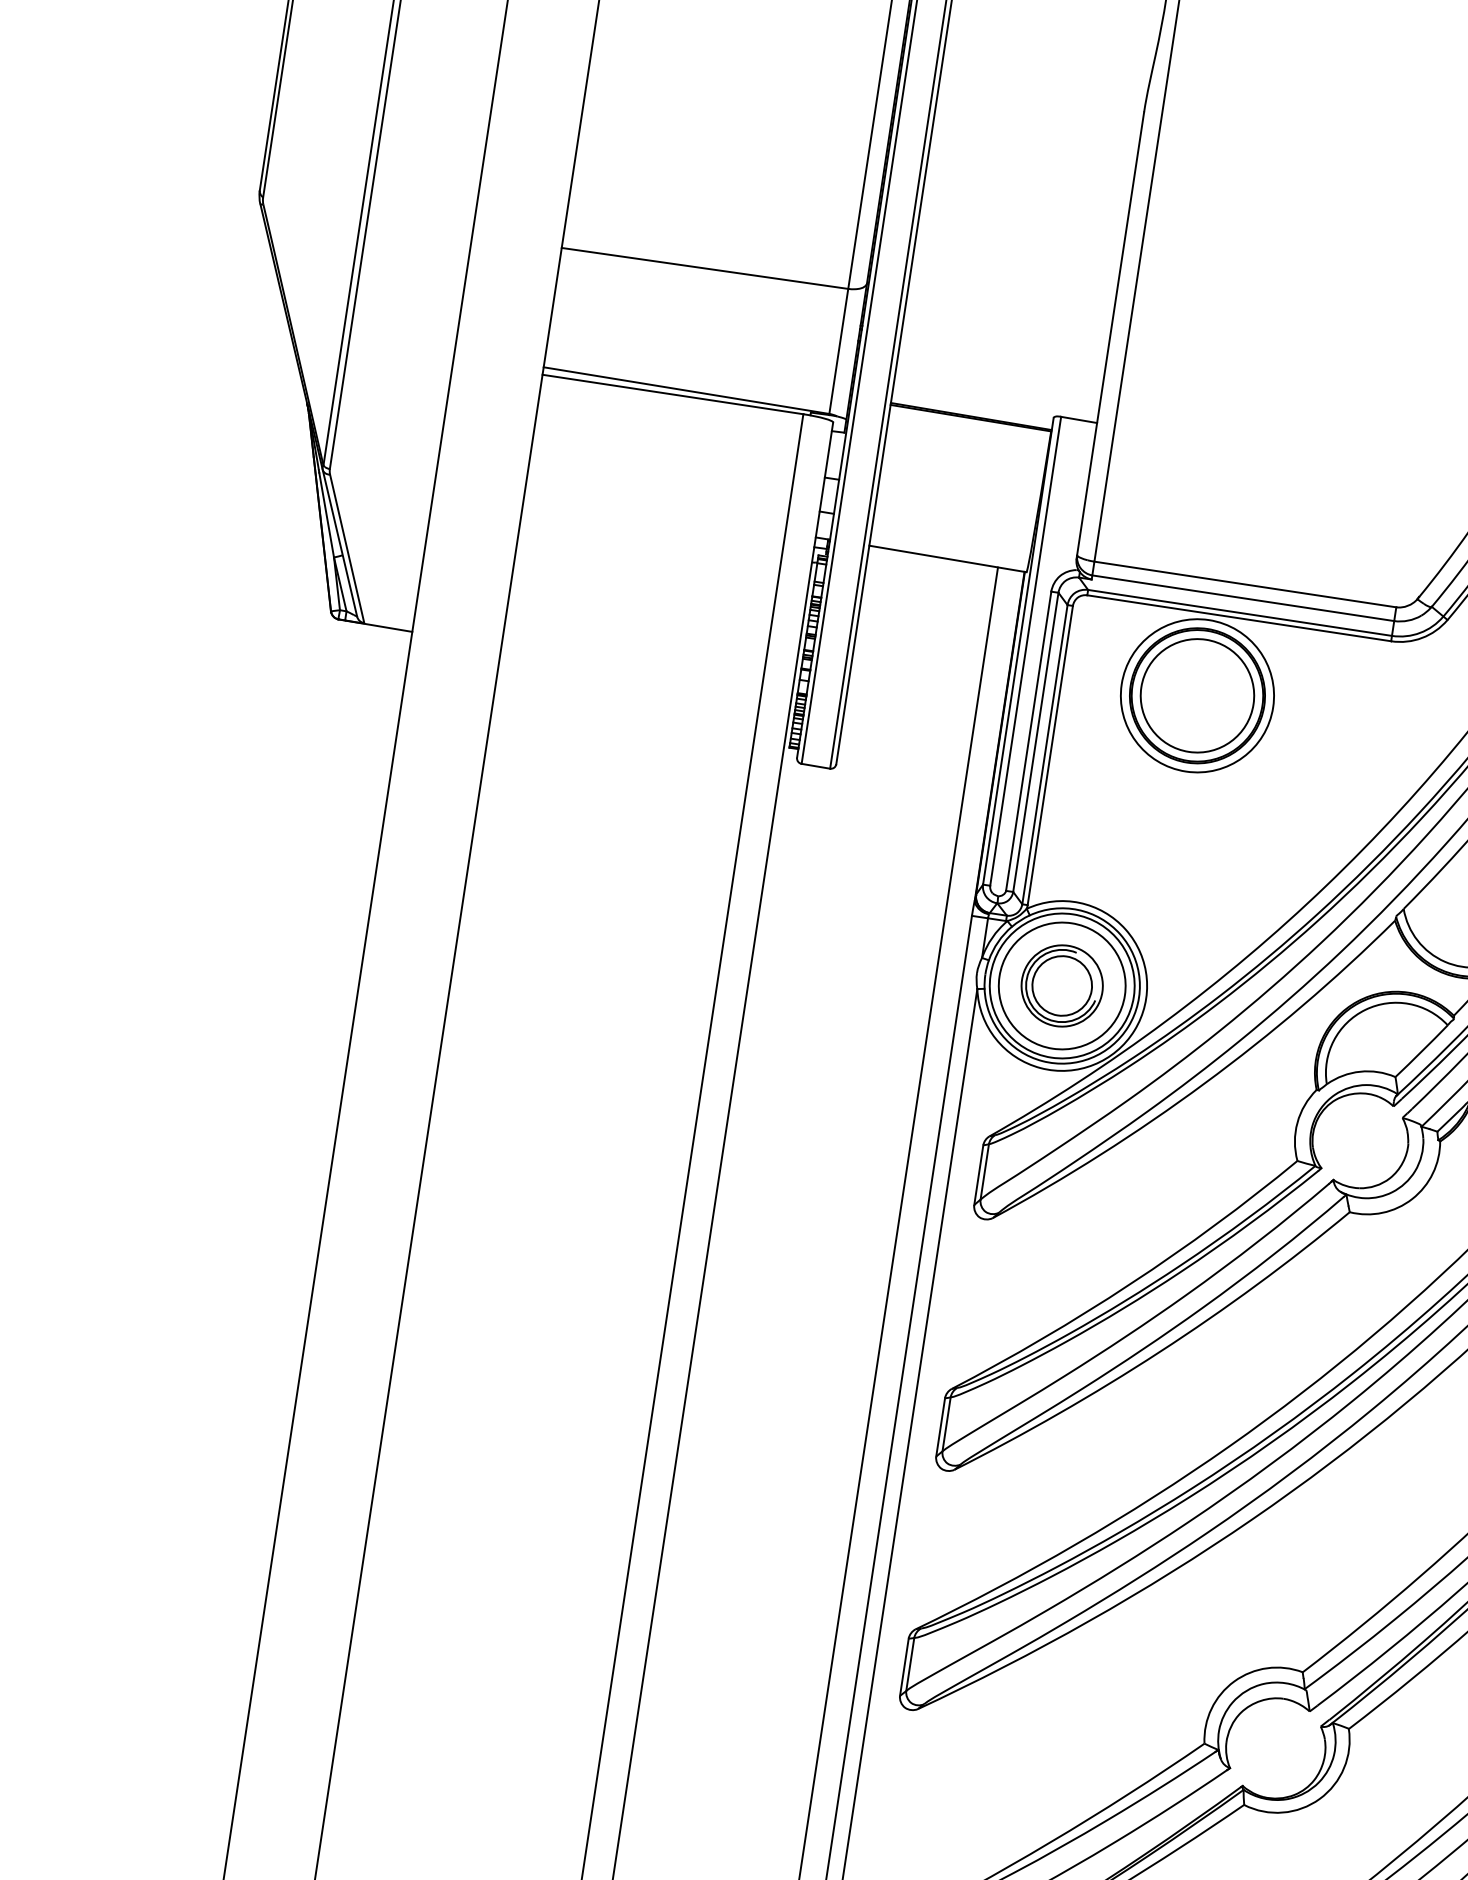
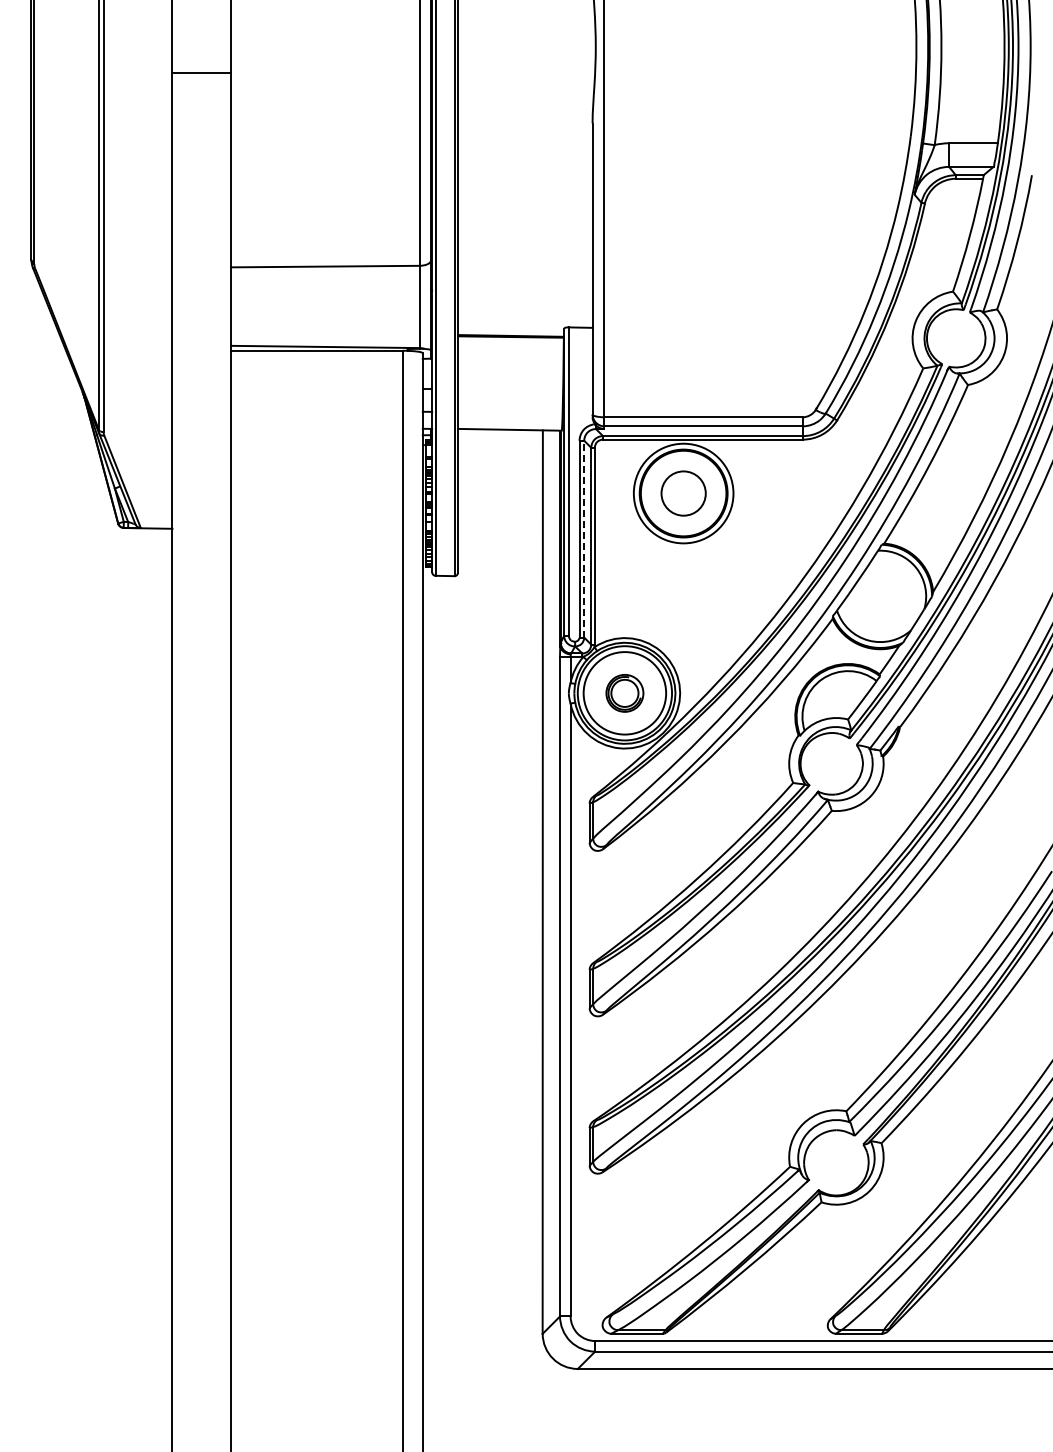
circle: (1197, 695) -> (683, 493), size x0.6
line: (1036, 741) -> (584, 538), solid -> dashed
part: (1061, 986) -> (624, 693), size x0.7

